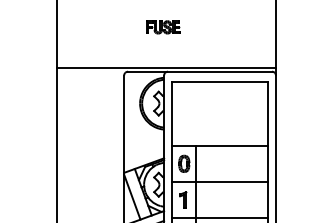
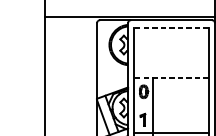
line: (220, 81) -> (171, 27), solid -> dashed
line: (220, 145) -> (171, 77), solid -> dashed
line: (220, 181) -> (171, 105), removed

